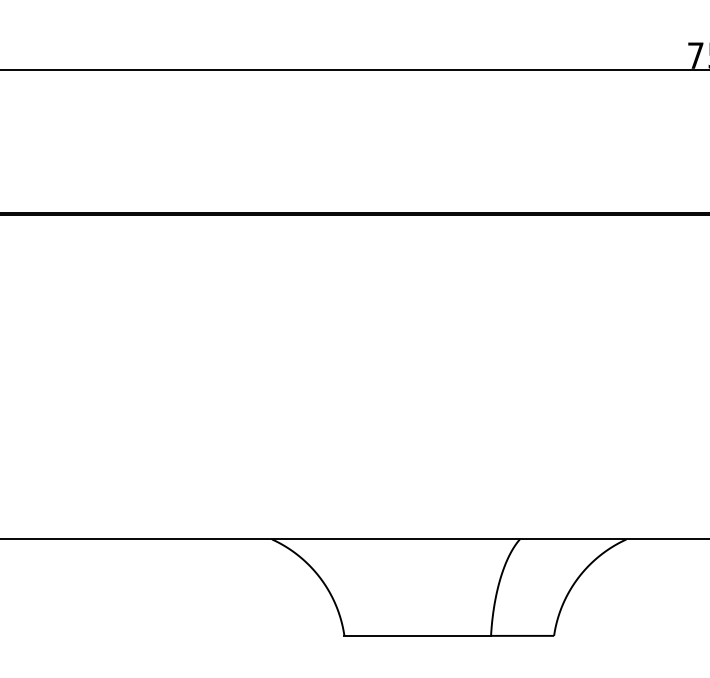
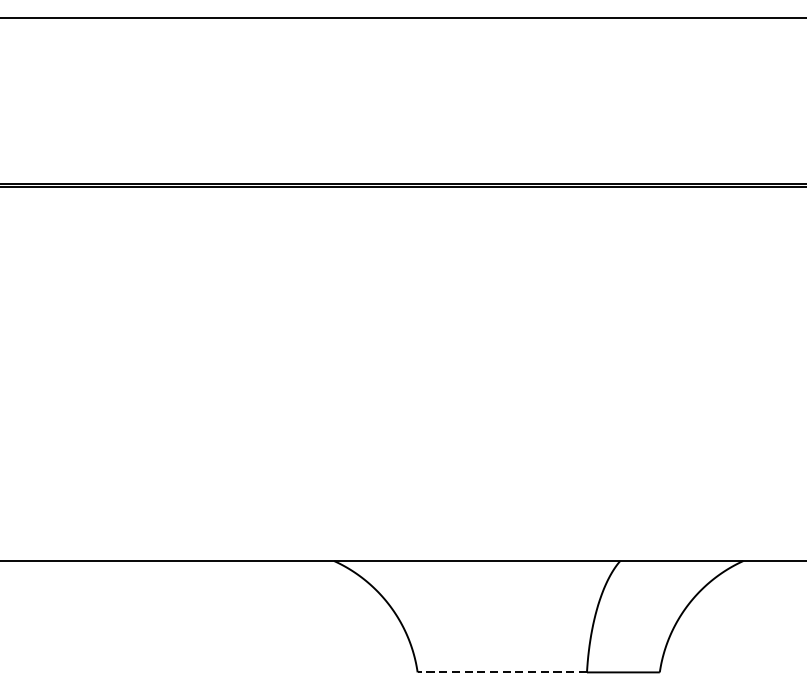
line: (417, 635) -> (502, 671), solid -> dashed

